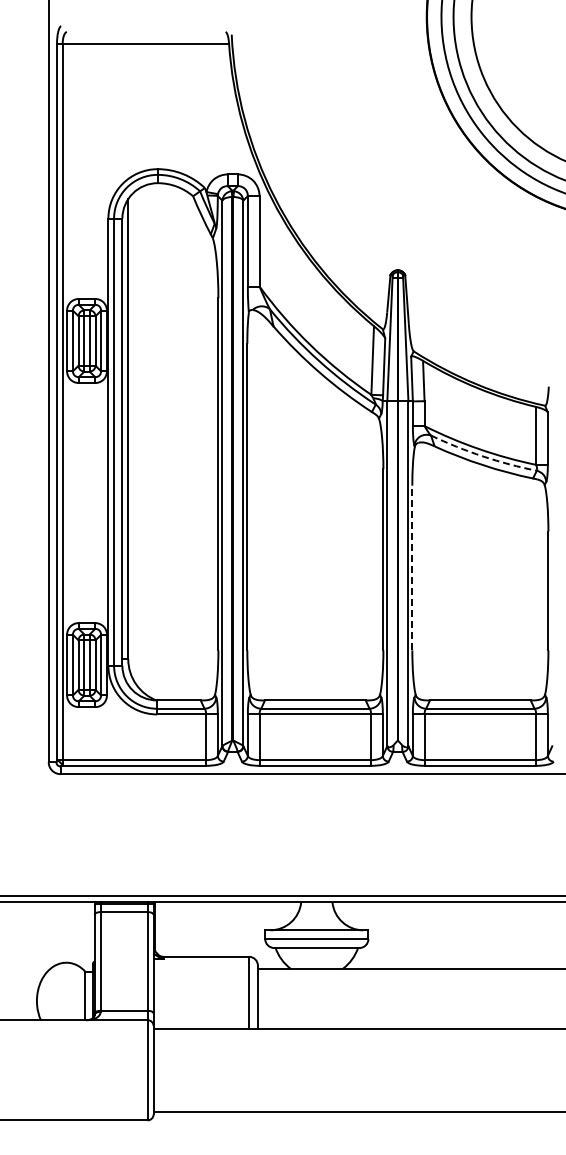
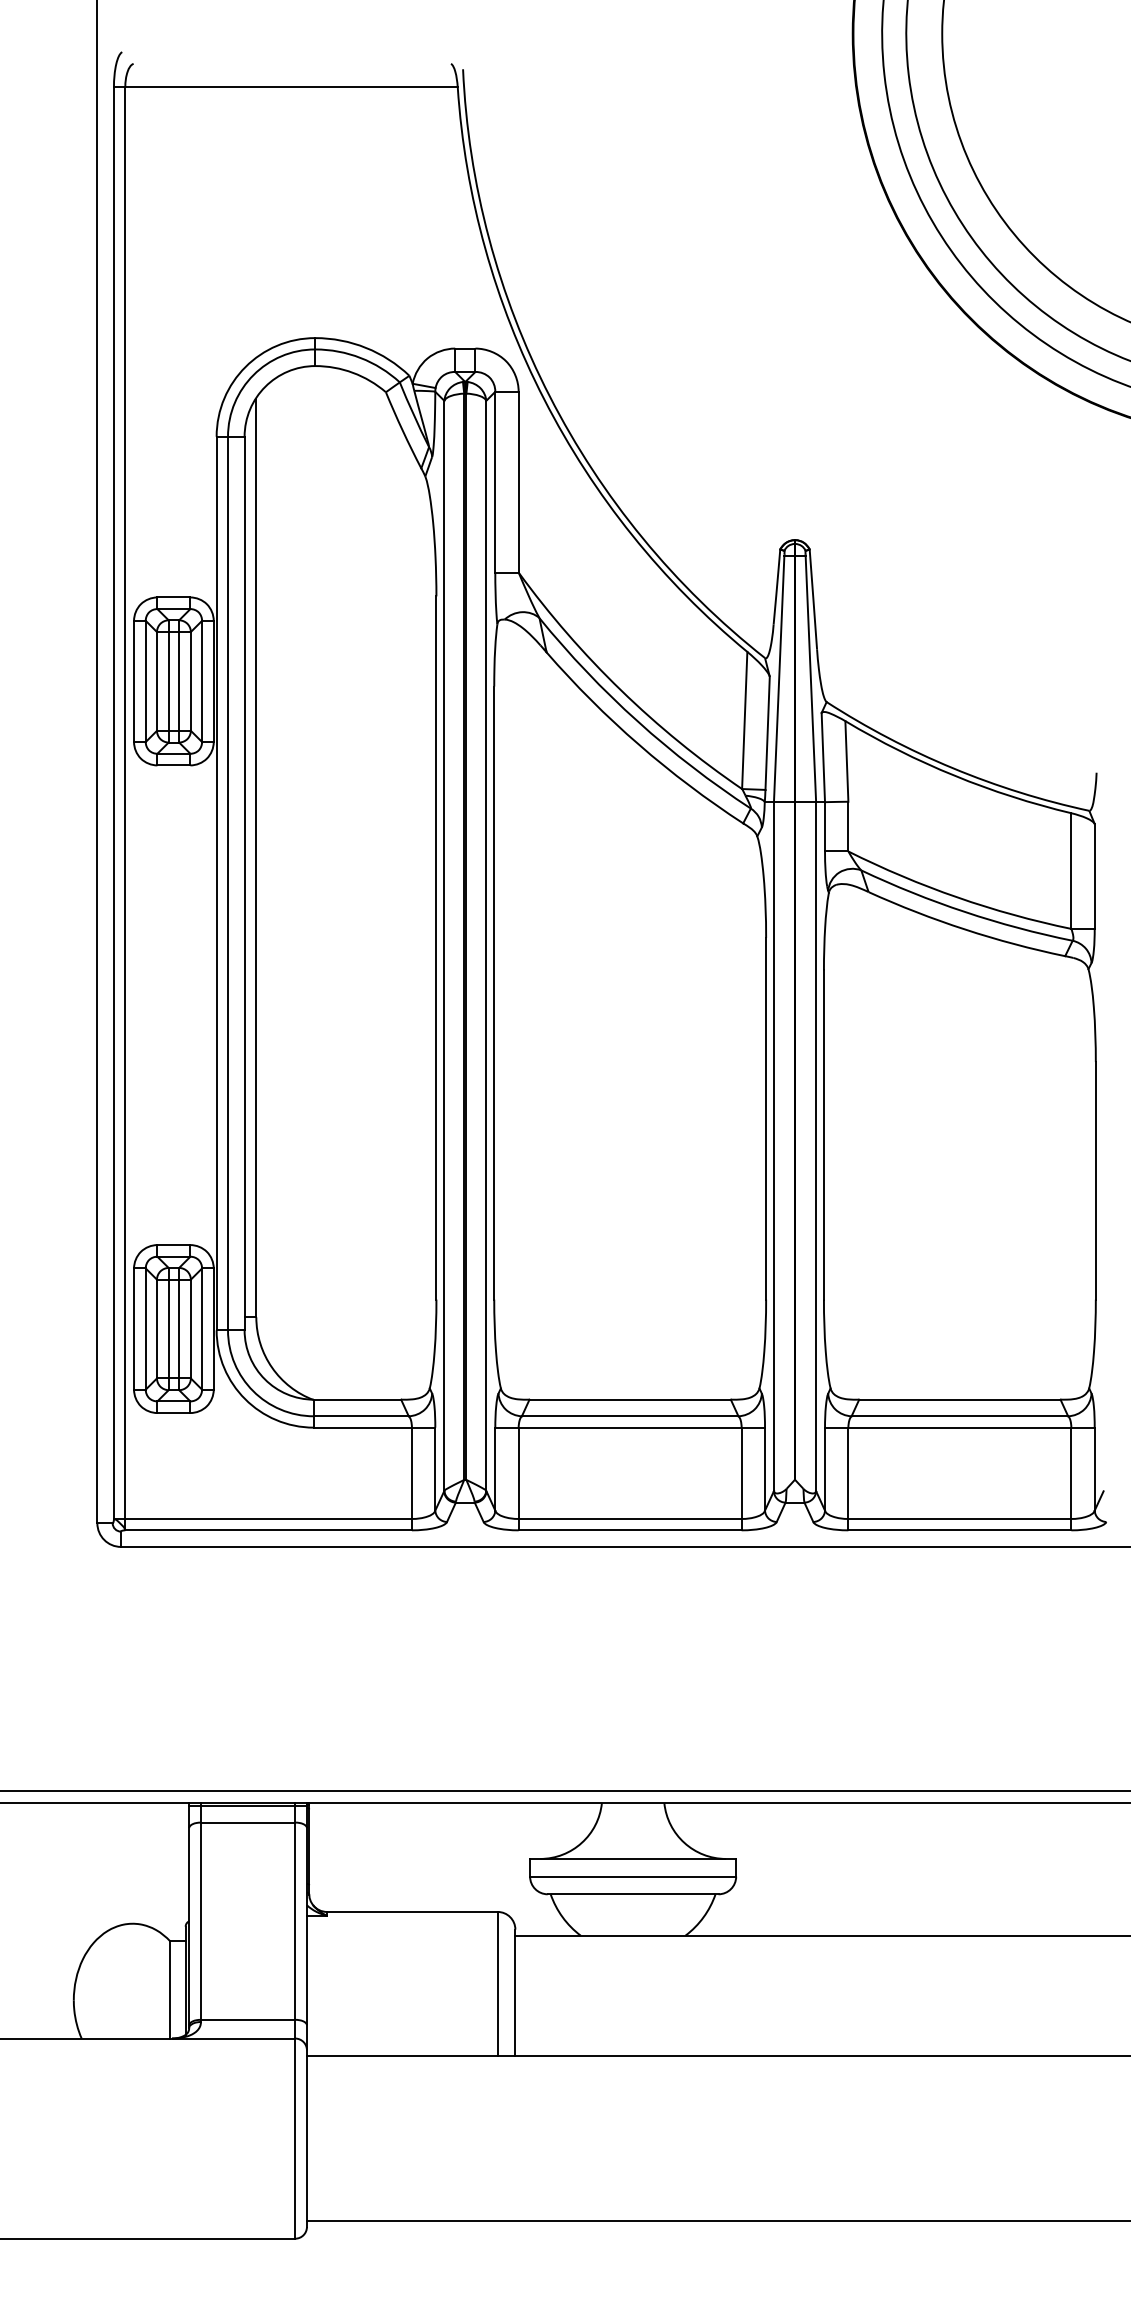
arc: (482, 456) -> (964, 912), dashed -> solid
line: (412, 567) -> (824, 1134), dashed -> solid

